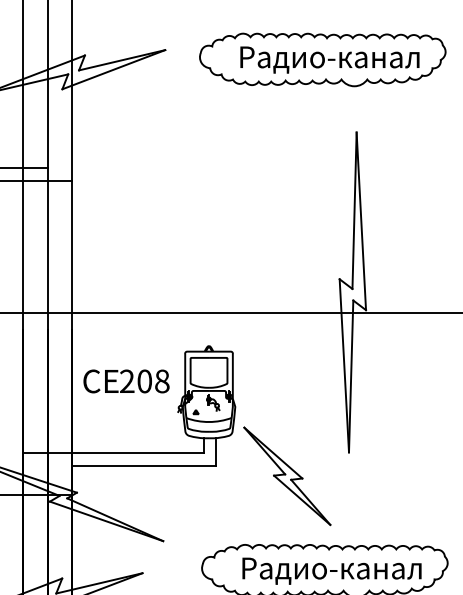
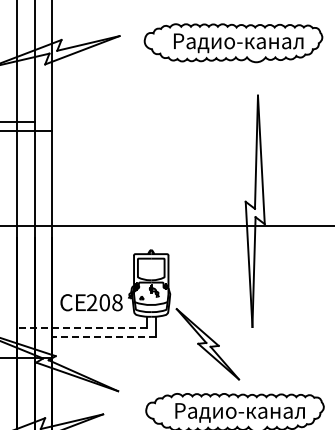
text: (126, 381) -> (91, 302), moved
line: (112, 453) -> (81, 327), solid -> dashed
line: (144, 465) -> (104, 336), solid -> dashed

